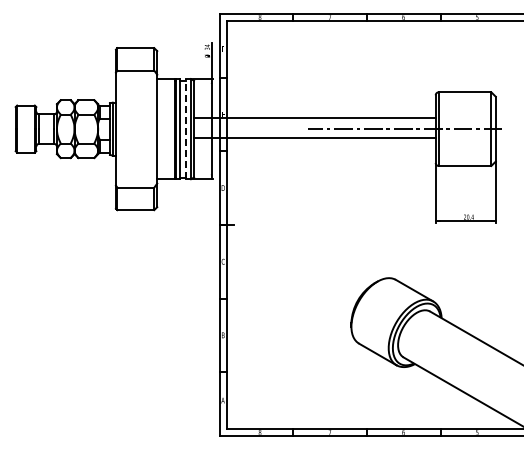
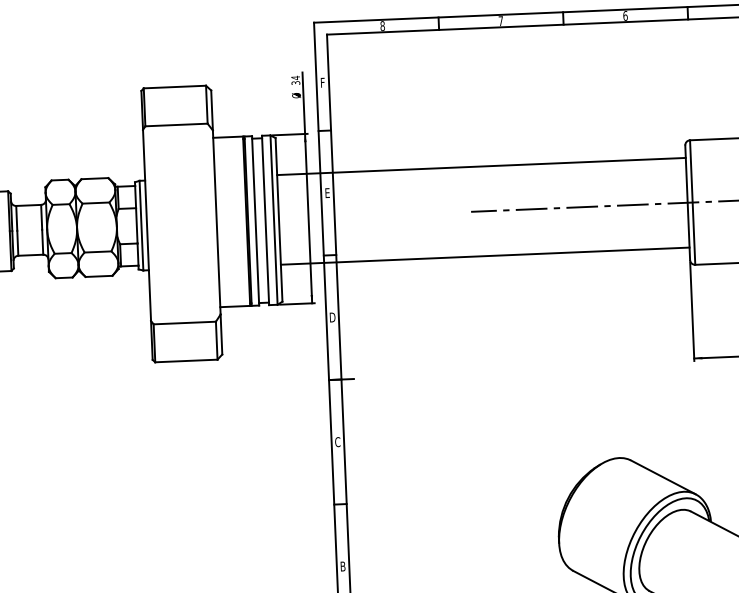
line: (314, 117) -> (480, 166), moved
line: (186, 128) -> (266, 219), dashed -> solid
line: (314, 137) -> (484, 255), moved

